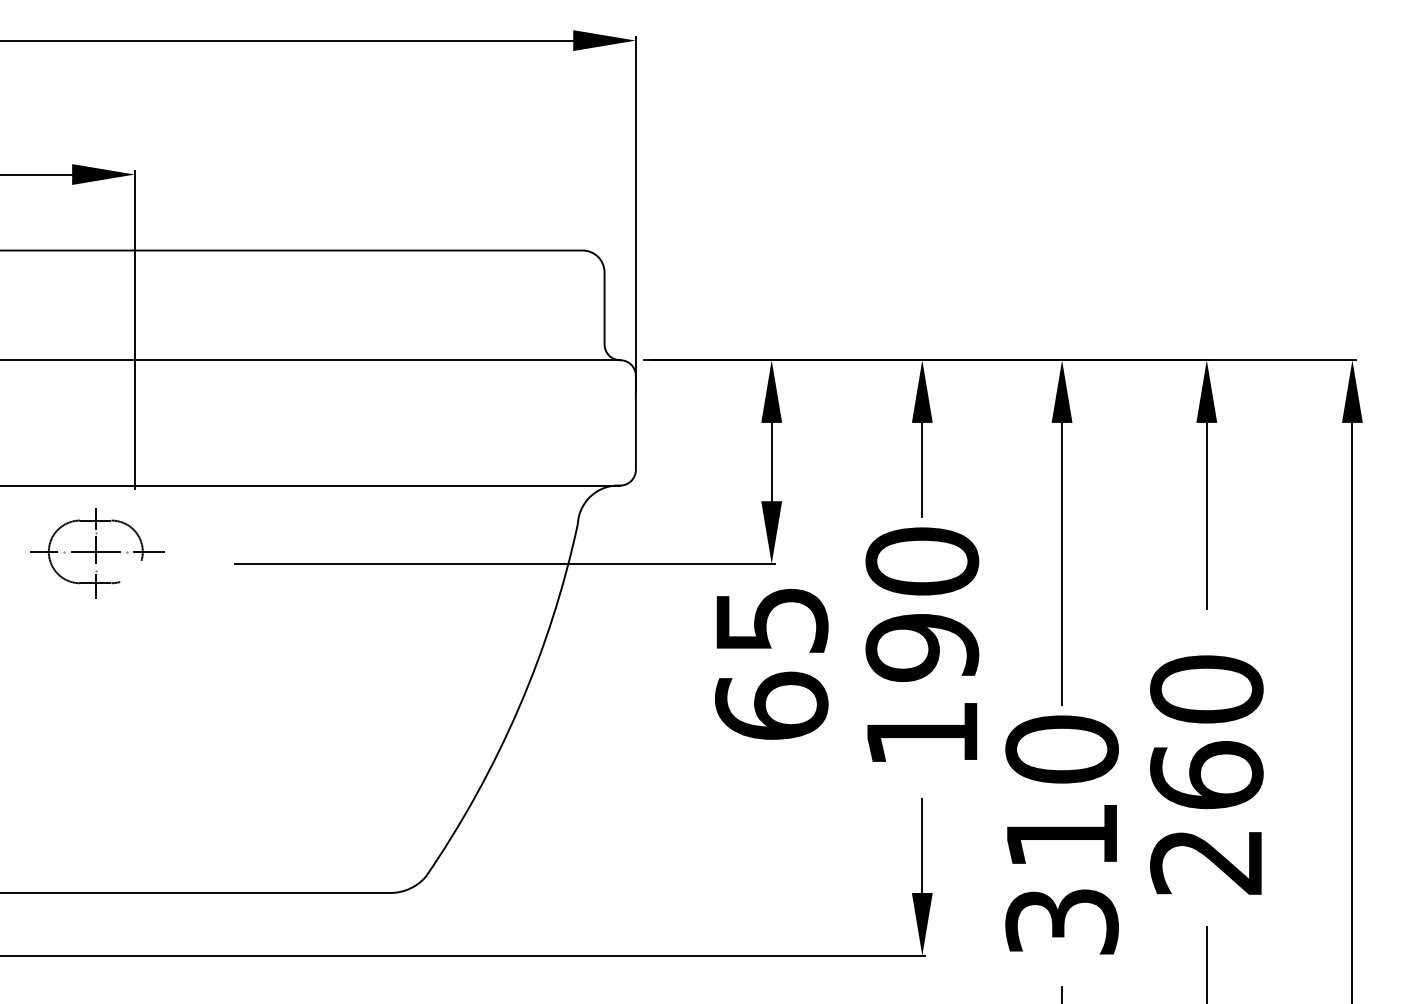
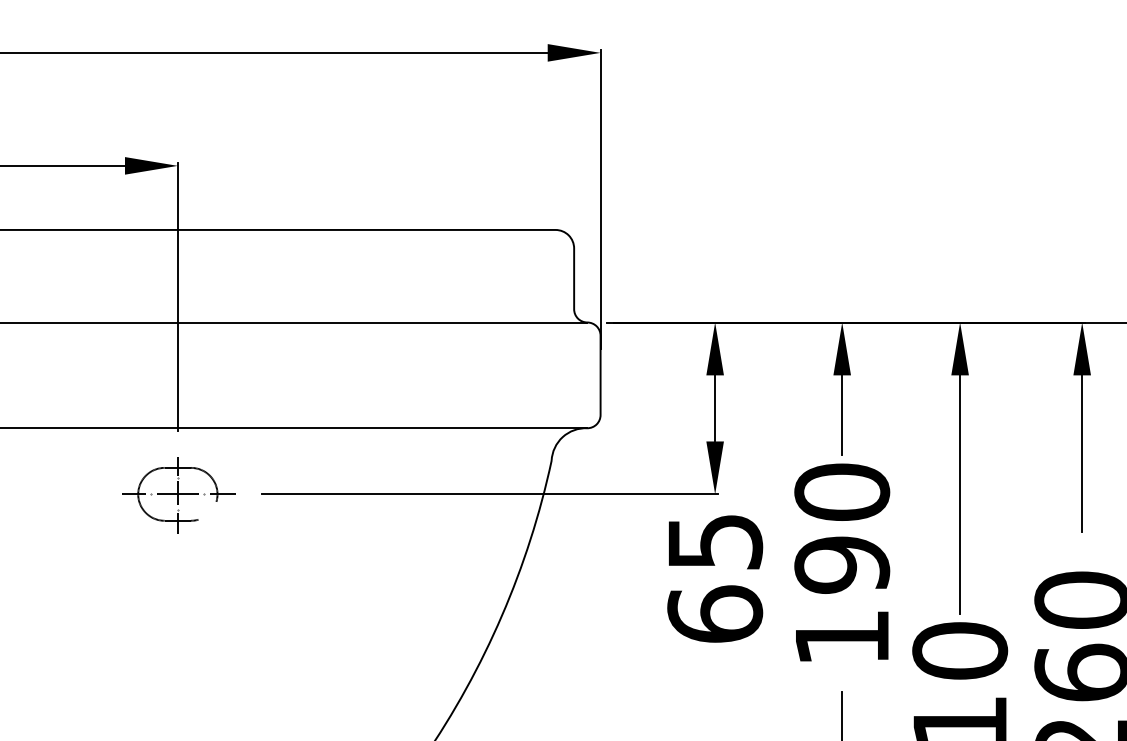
part: (97, 553) -> (179, 495), moved

